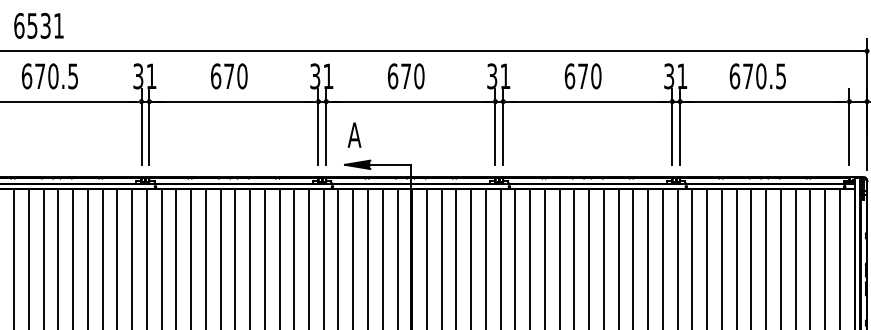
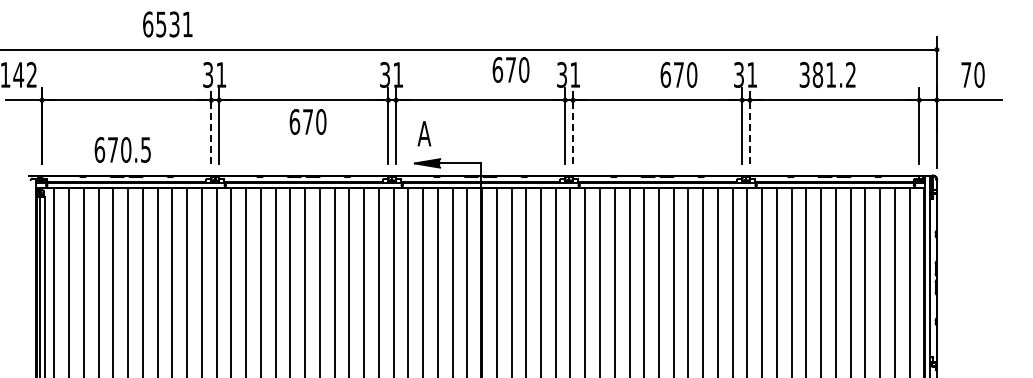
text: (38, 25) -> (167, 24), moved
text: (49, 75) -> (122, 149), moved
text: (228, 75) -> (307, 121), moved
text: (405, 75) -> (510, 69), moved
text: (582, 75) -> (678, 74), moved
text: (757, 75) -> (827, 74), 670.5 -> 381.2
line: (141, 126) -> (211, 125), solid -> dashed
line: (503, 126) -> (573, 125), solid -> dashed
line: (679, 126) -> (749, 125), solid -> dashed

